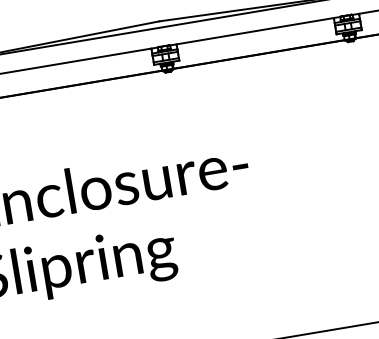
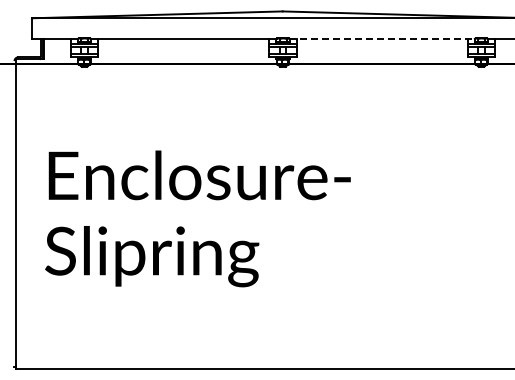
line: (255, 30) -> (382, 38), solid -> dashed

